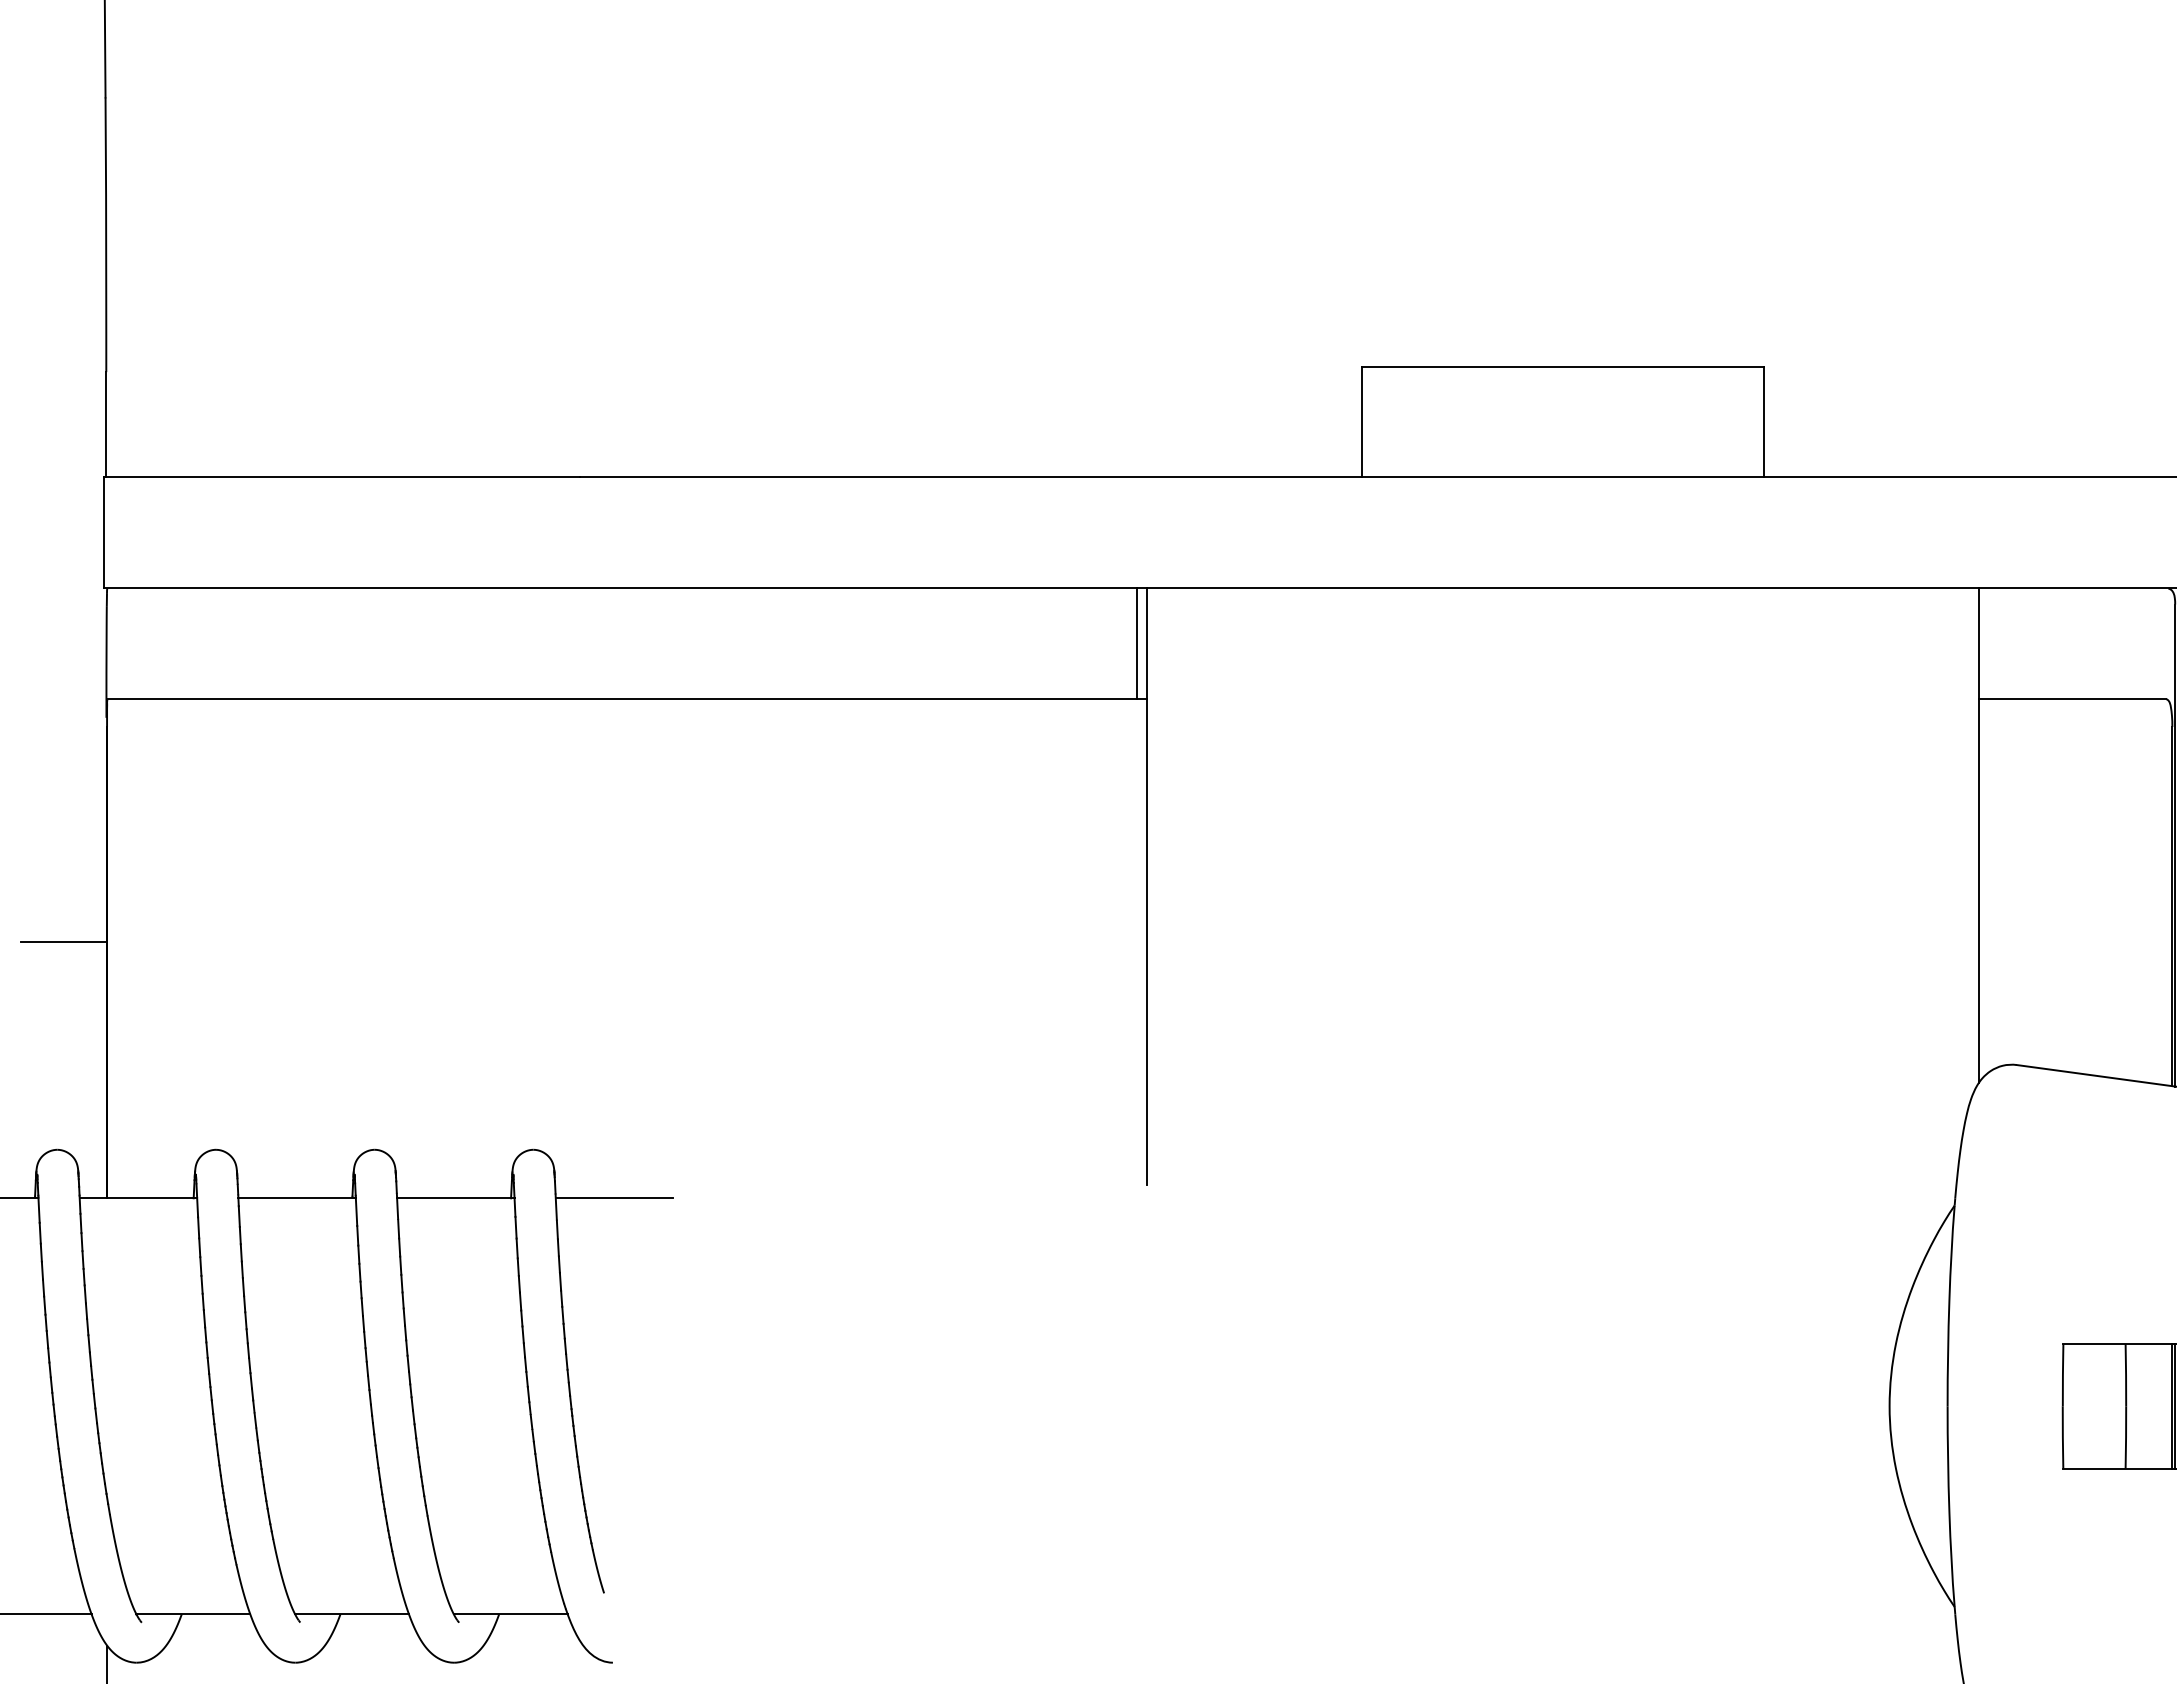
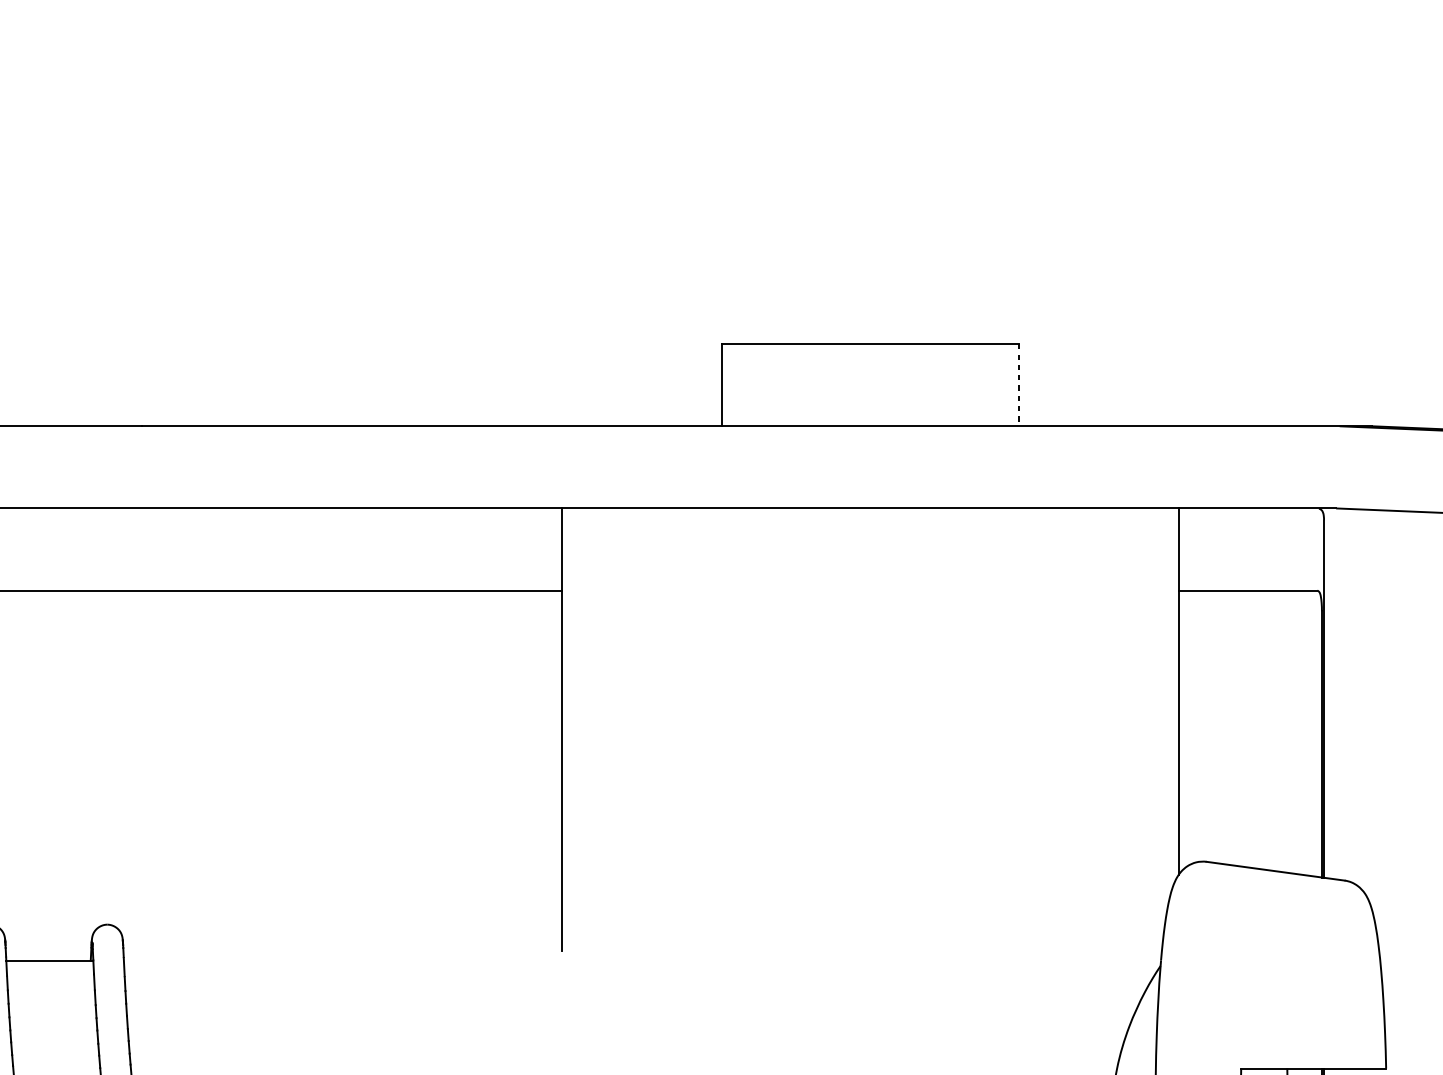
line: (1764, 422) -> (1019, 385), solid -> dashed
line: (1137, 643) -> (555, 549), removed
line: (614, 1198) -> (167, 960), removed

